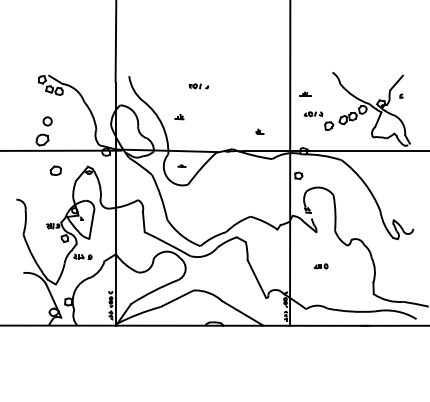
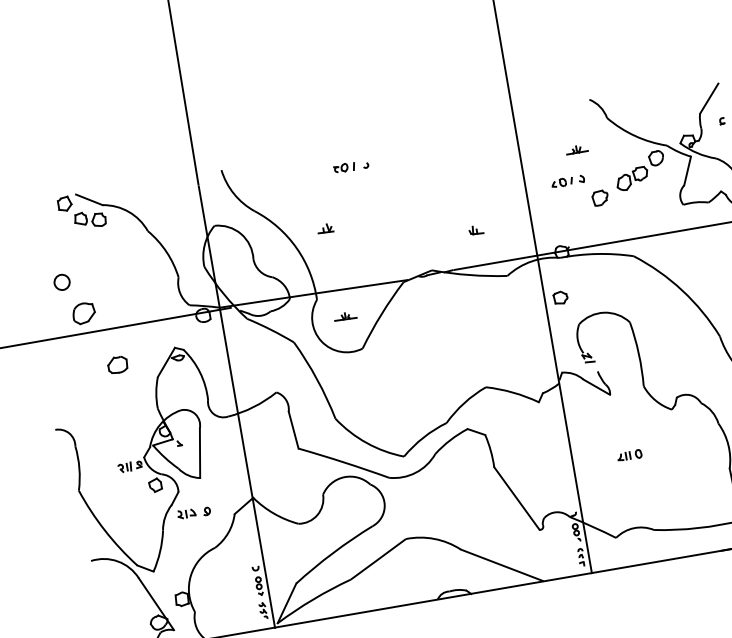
part: (305, 93) -> (577, 148), moved
circle: (47, 121) -> (61, 282), moved
part: (181, 165) -> (344, 316), size x1.67

